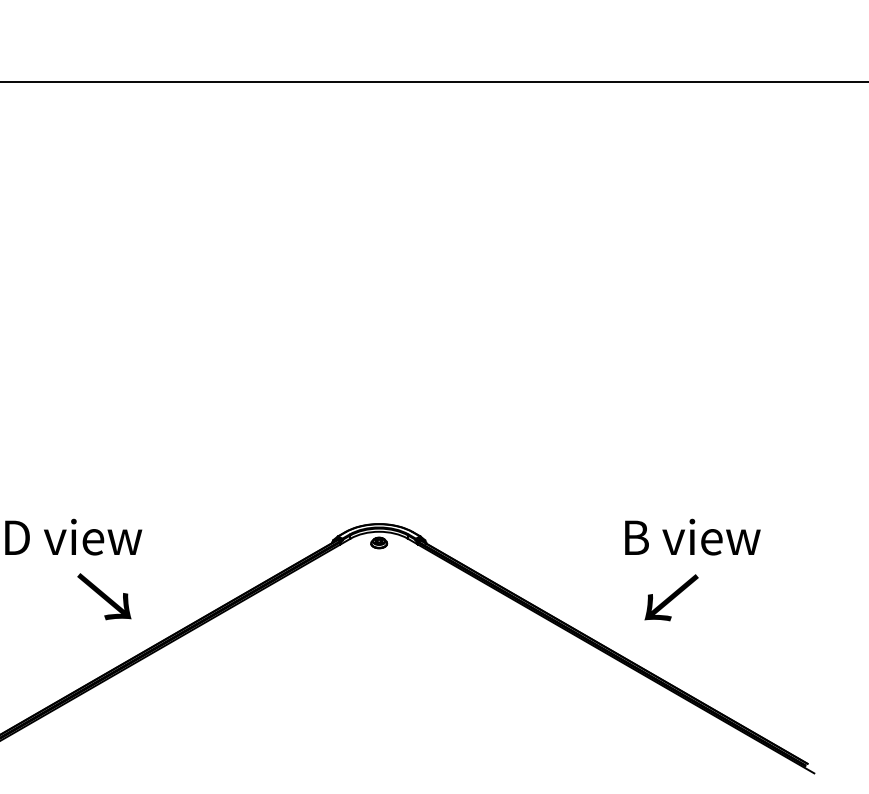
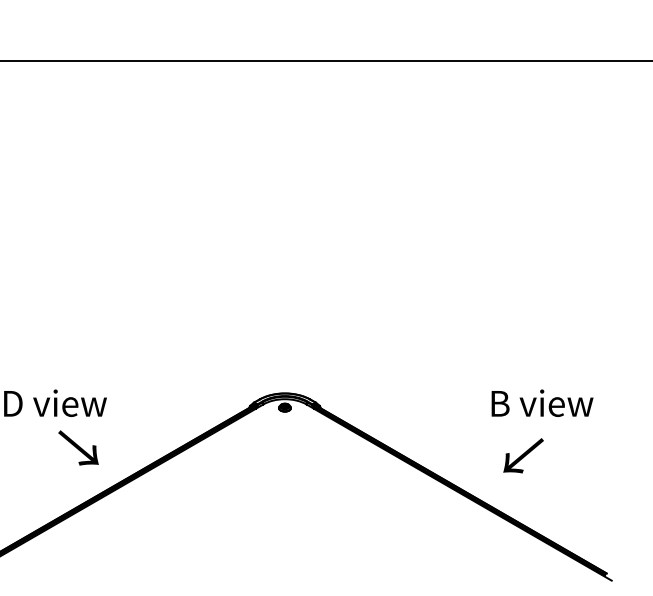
text: (692, 536) -> (542, 402), moved
text: (671, 597) -> (523, 455), moved

